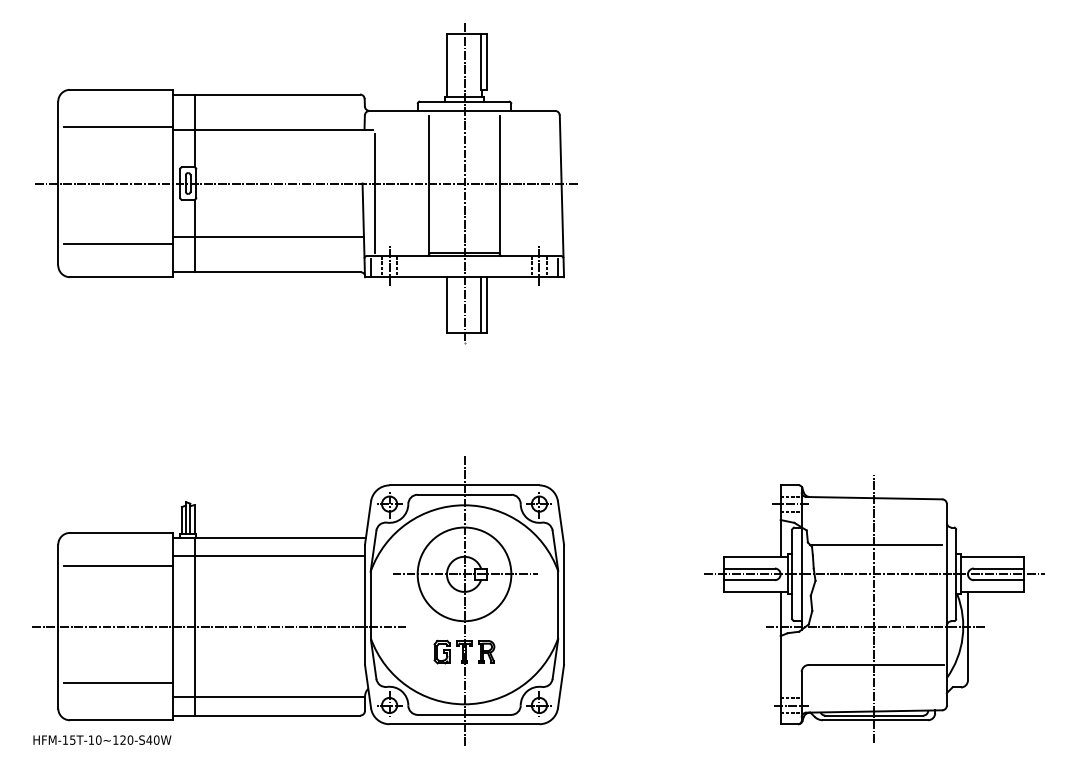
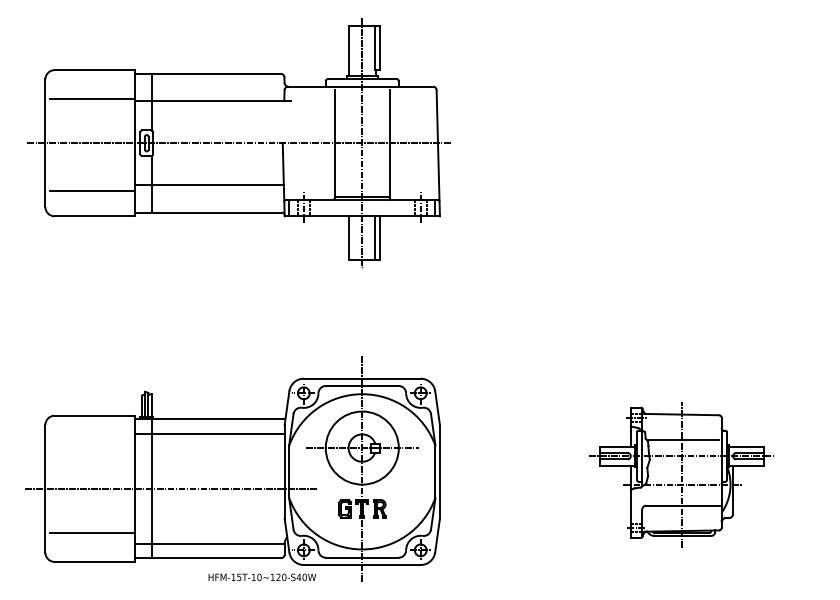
line: (375, 193) -> (292, 151), removed
line: (118, 565) -> (92, 441), removed
part: (874, 608) -> (682, 474), size x0.7
text: (102, 739) -> (262, 576), moved

